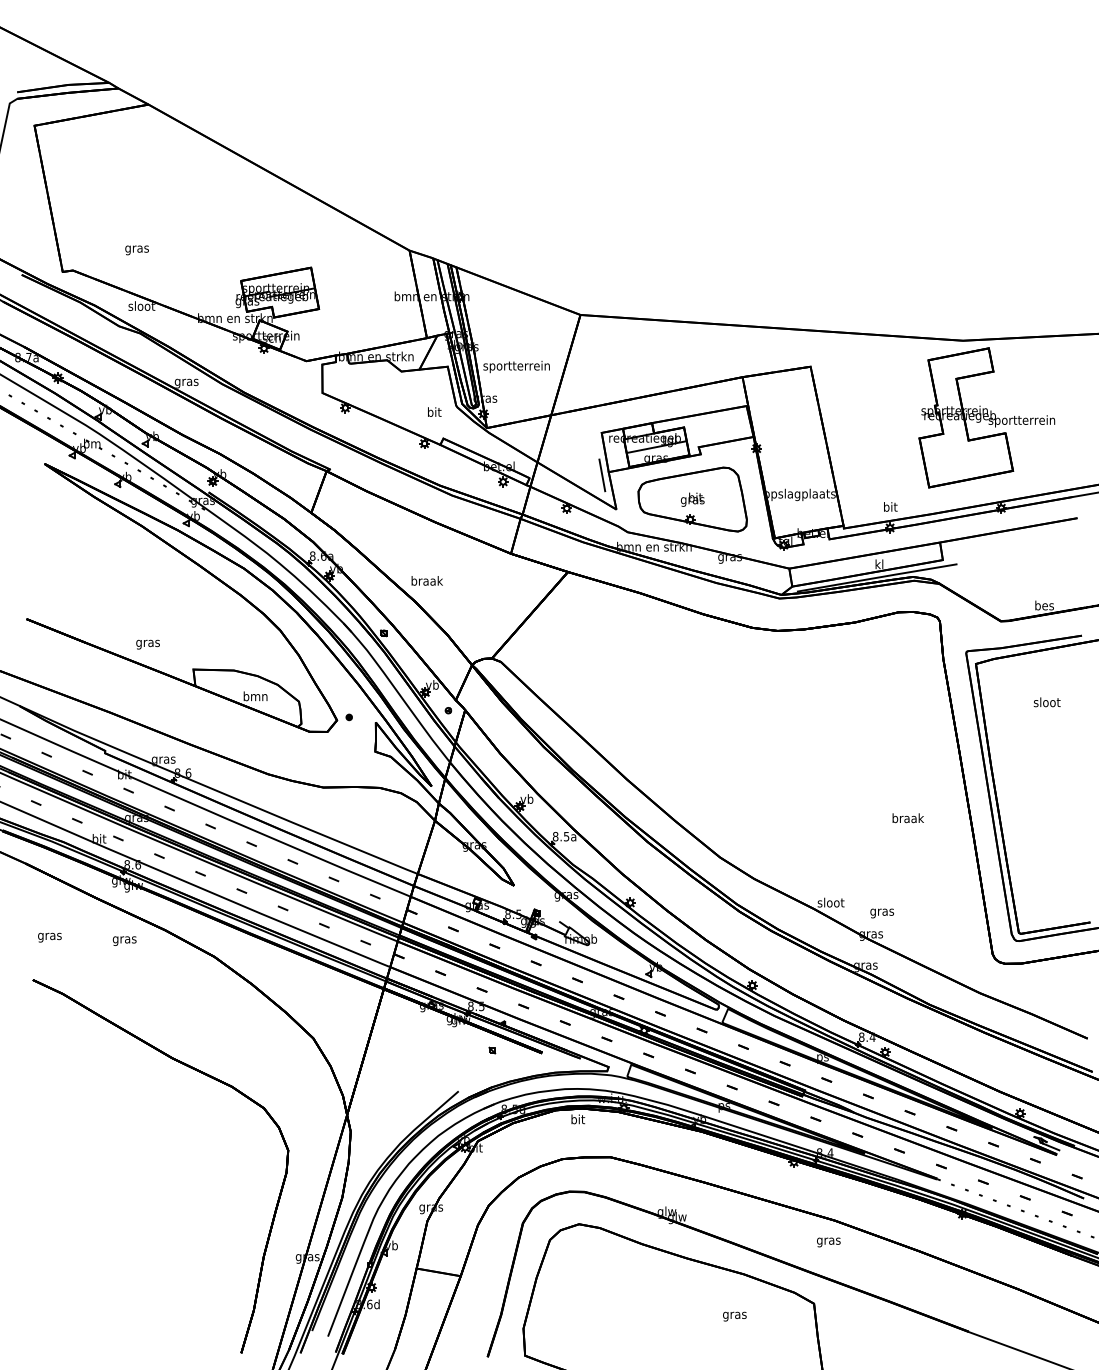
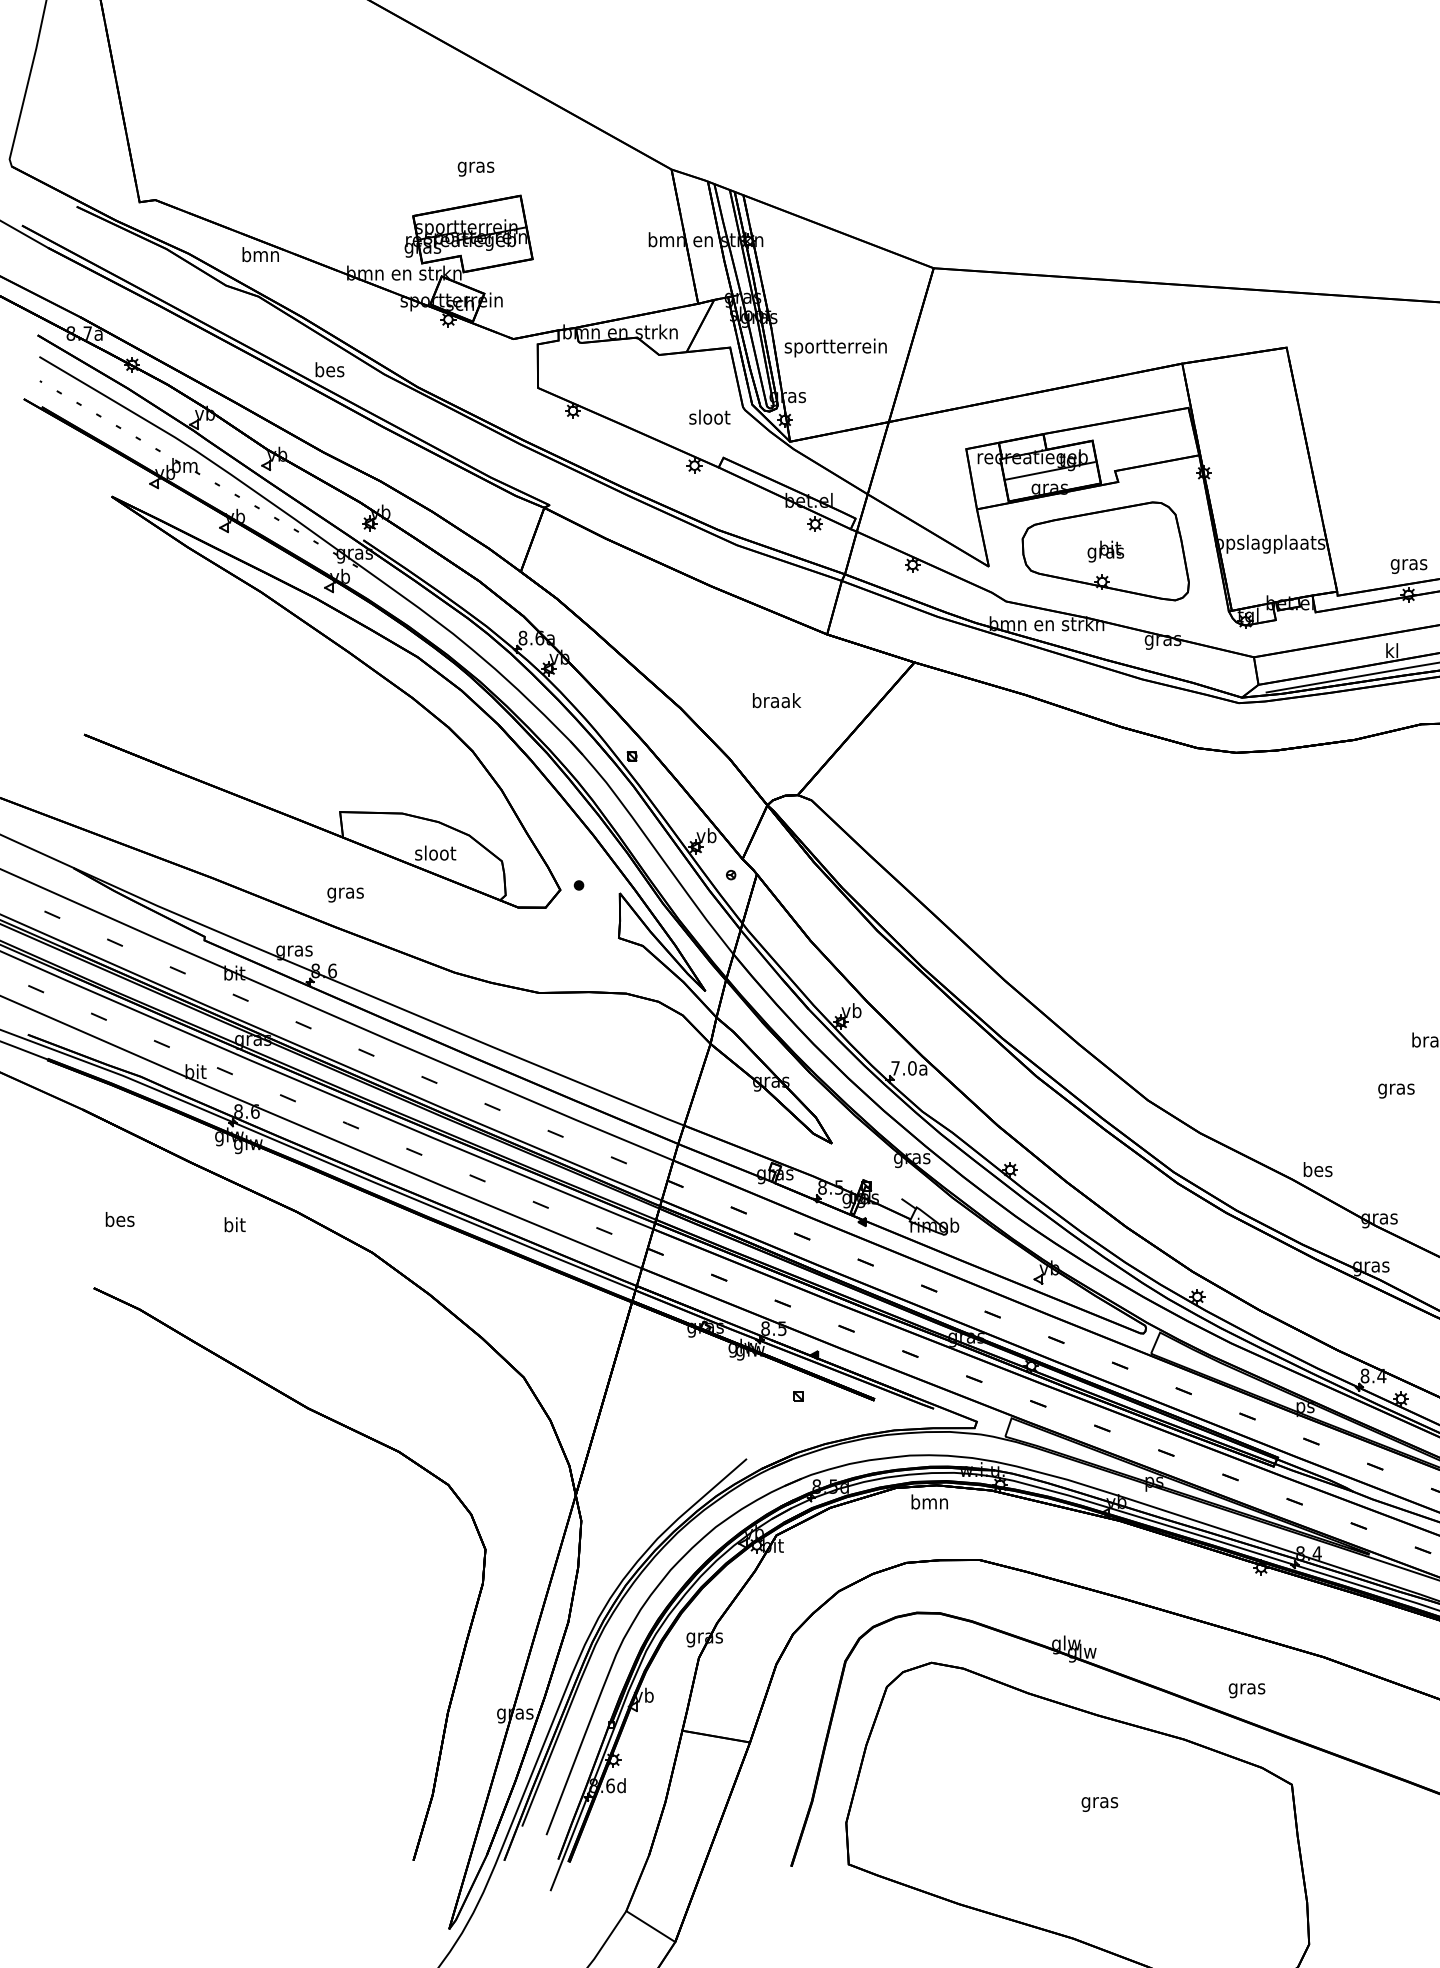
text: (136, 250) -> (475, 169), moved
text: (141, 305) -> (260, 253), sloot -> bmn
text: (186, 382) -> (329, 371), gras -> bes
text: (434, 411) -> (709, 416), bit -> sloot
line: (602, 475) -> (967, 514), removed
text: (890, 508) -> (1409, 565), bit -> gras
text: (426, 580) -> (775, 700), moved
text: (147, 644) -> (344, 894), moved
text: (255, 696) -> (435, 853), bmn -> sloot
text: (560, 836) -> (903, 1068), 8.5a -> 7.0a
text: (830, 902) -> (1317, 1169), sloot -> bes
text: (881, 913) -> (1395, 1091), moved
text: (49, 936) -> (119, 1221), gras -> bes
text: (124, 939) -> (234, 1226), gras -> bit
text: (577, 1119) -> (929, 1502), bit -> bmn
text: (828, 1242) -> (1246, 1690), moved
text: (734, 1316) -> (1099, 1804), moved

